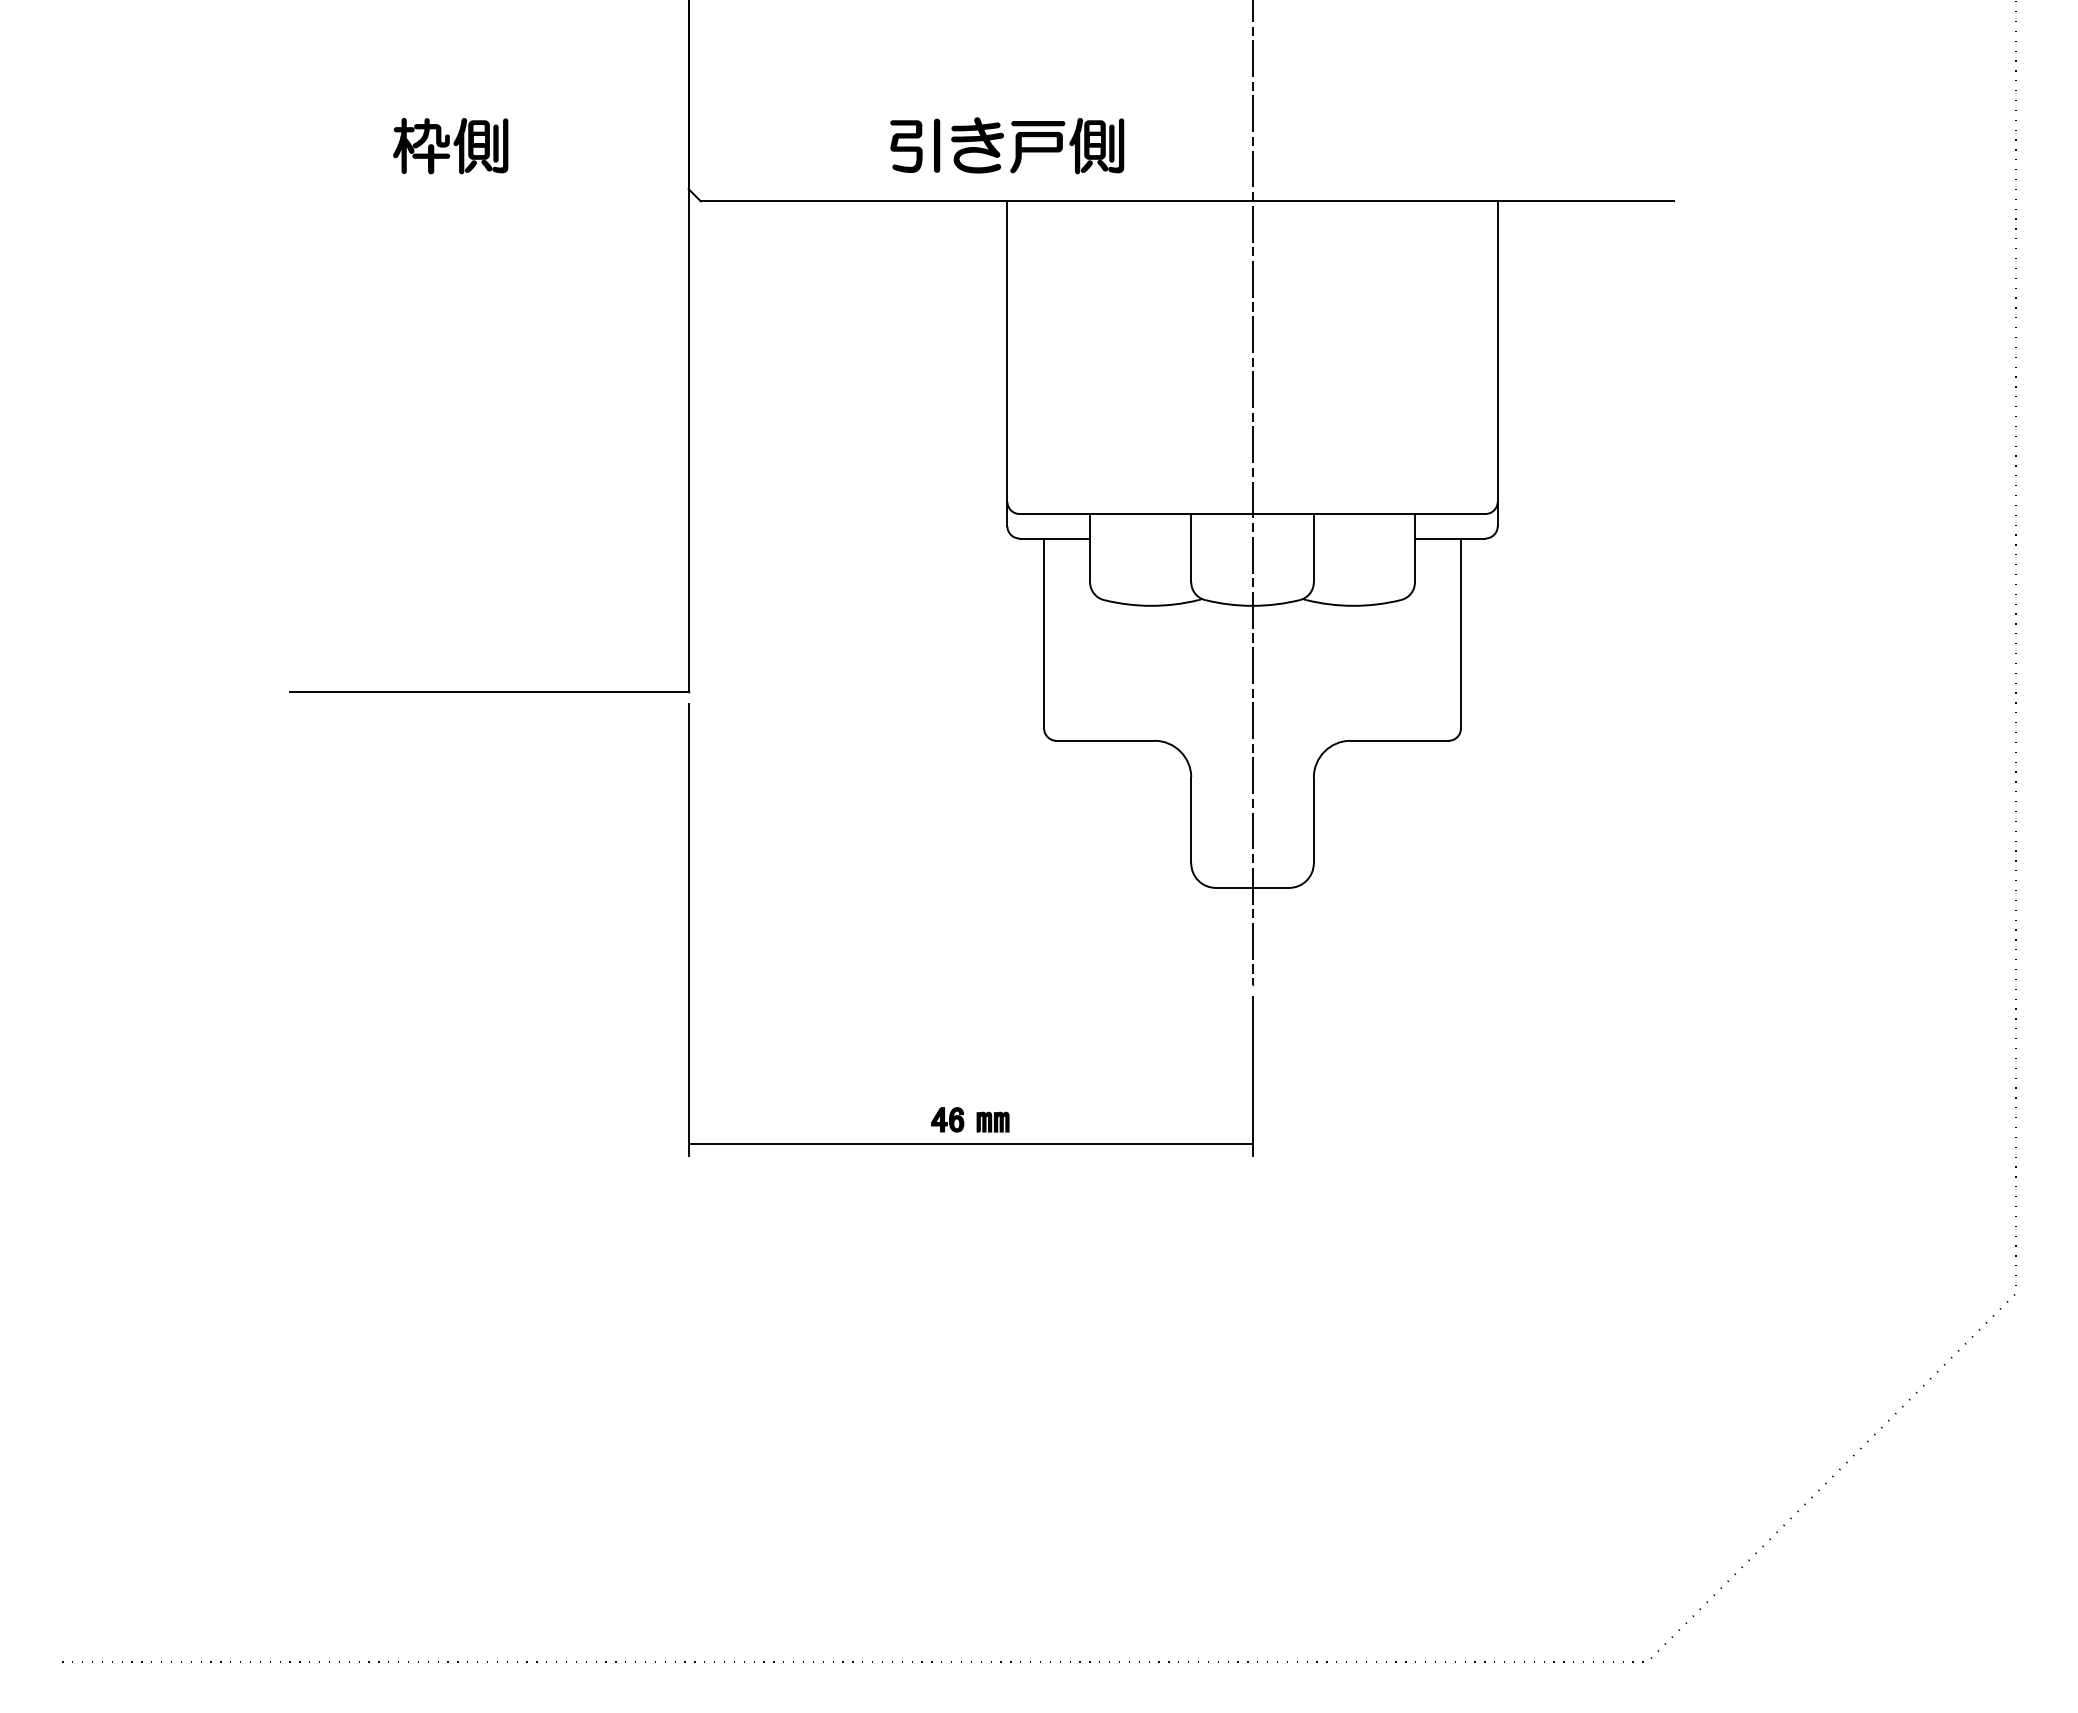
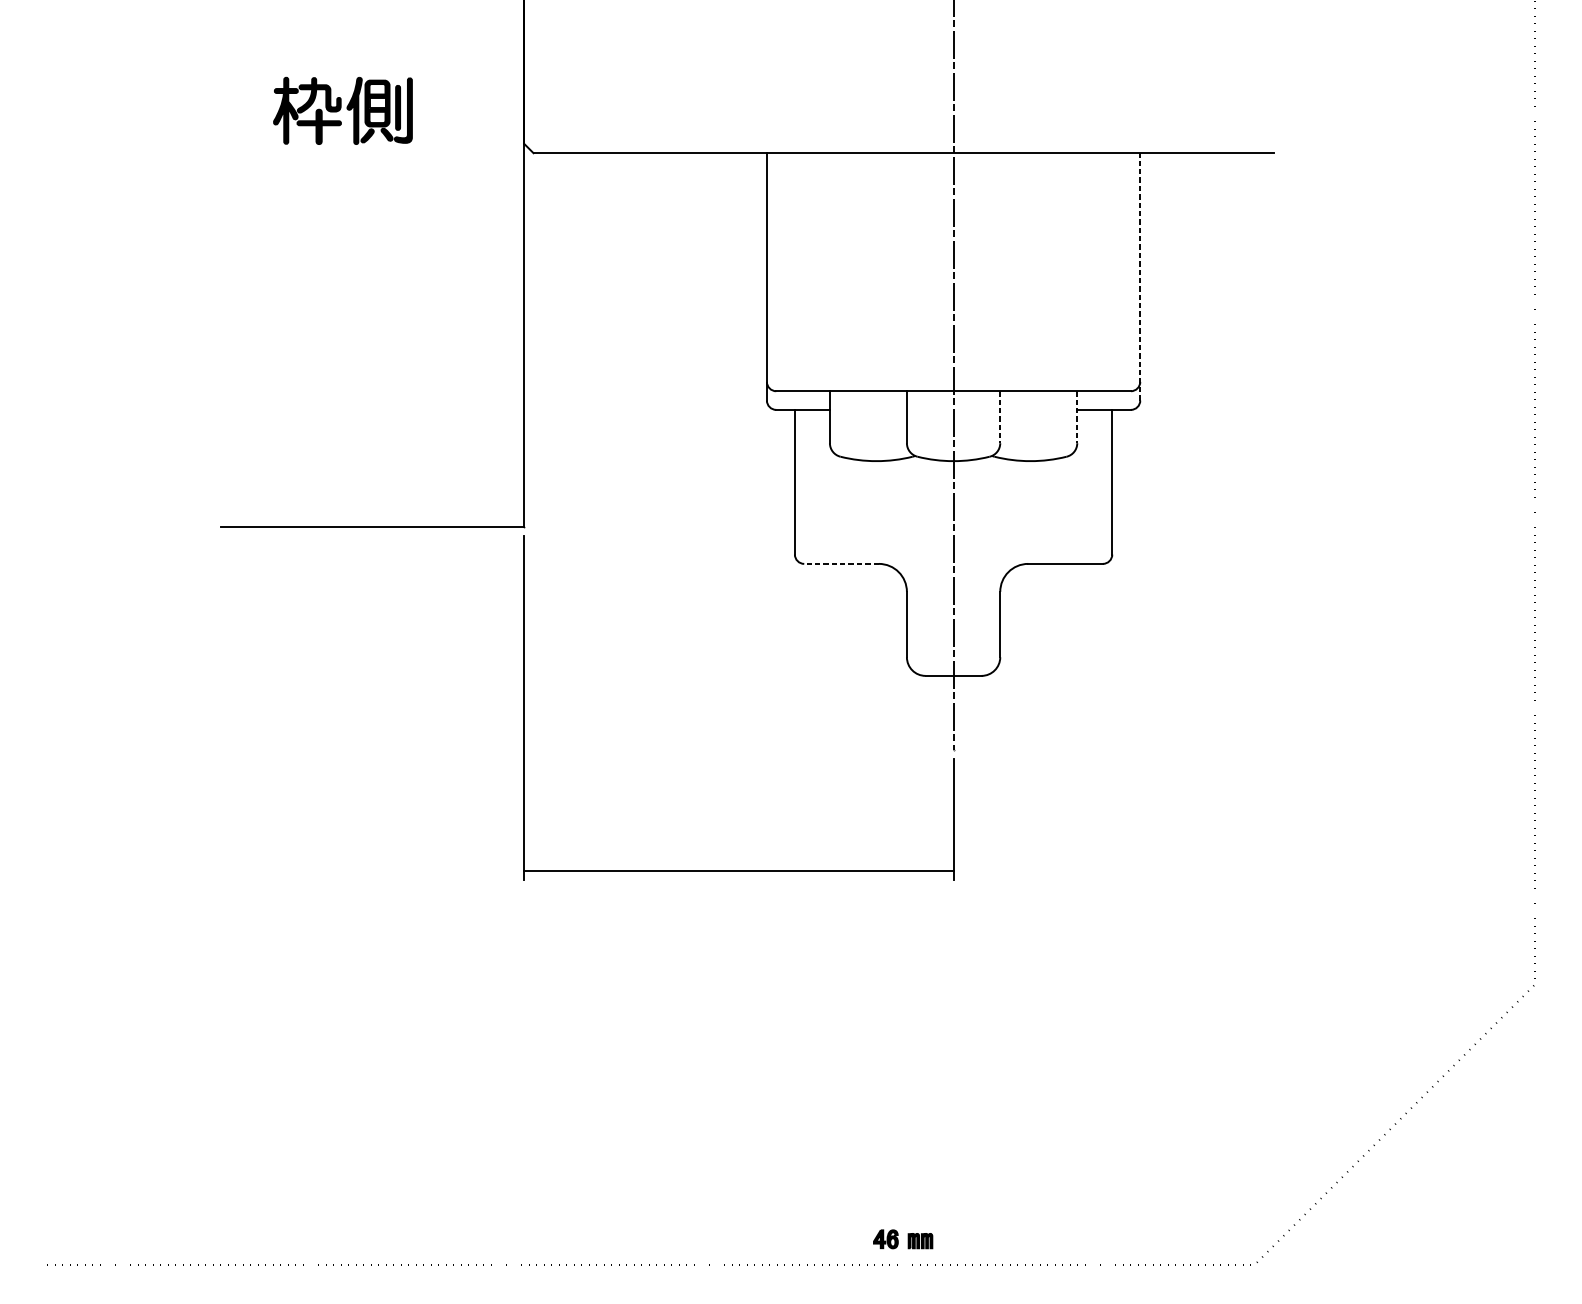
part: (1015, 145) -> (773, 110), removed
part: (450, 146) -> (342, 111), size x1.6
line: (1497, 363) -> (1140, 276), solid -> dashed
line: (1313, 548) -> (1000, 417), solid -> dashed
line: (1414, 548) -> (1076, 417), solid -> dashed
line: (1104, 740) -> (840, 563), solid -> dashed
part: (970, 1119) -> (903, 1239), moved

